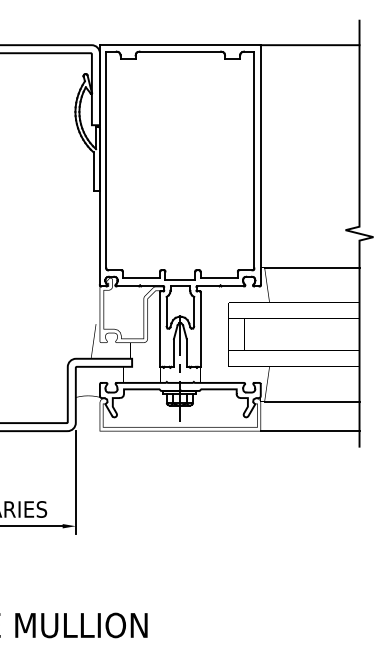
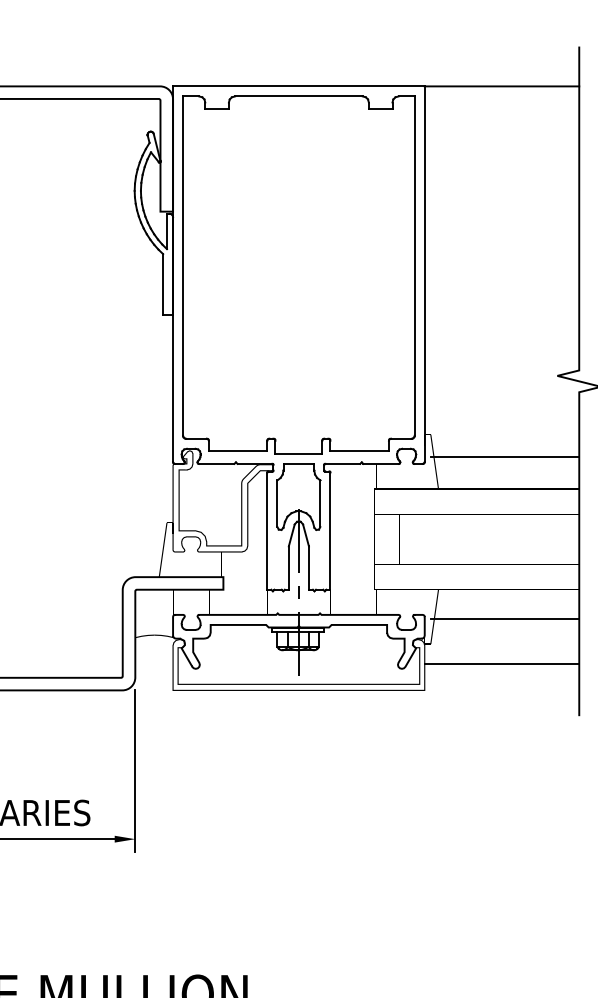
line: (311, 267) -> (504, 456), moved
line: (311, 401) -> (504, 618), moved
line: (309, 431) -> (500, 664), moved

